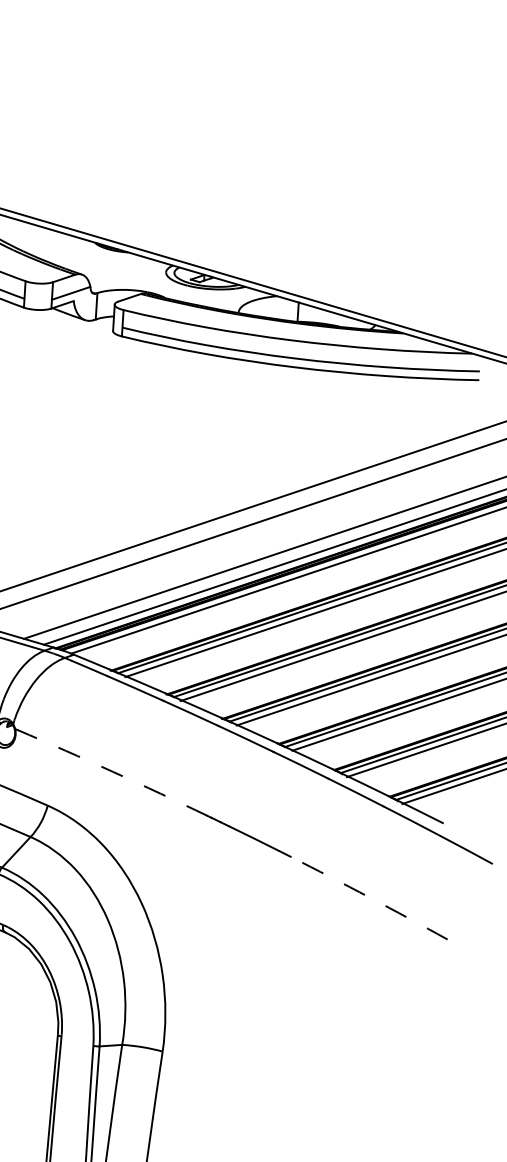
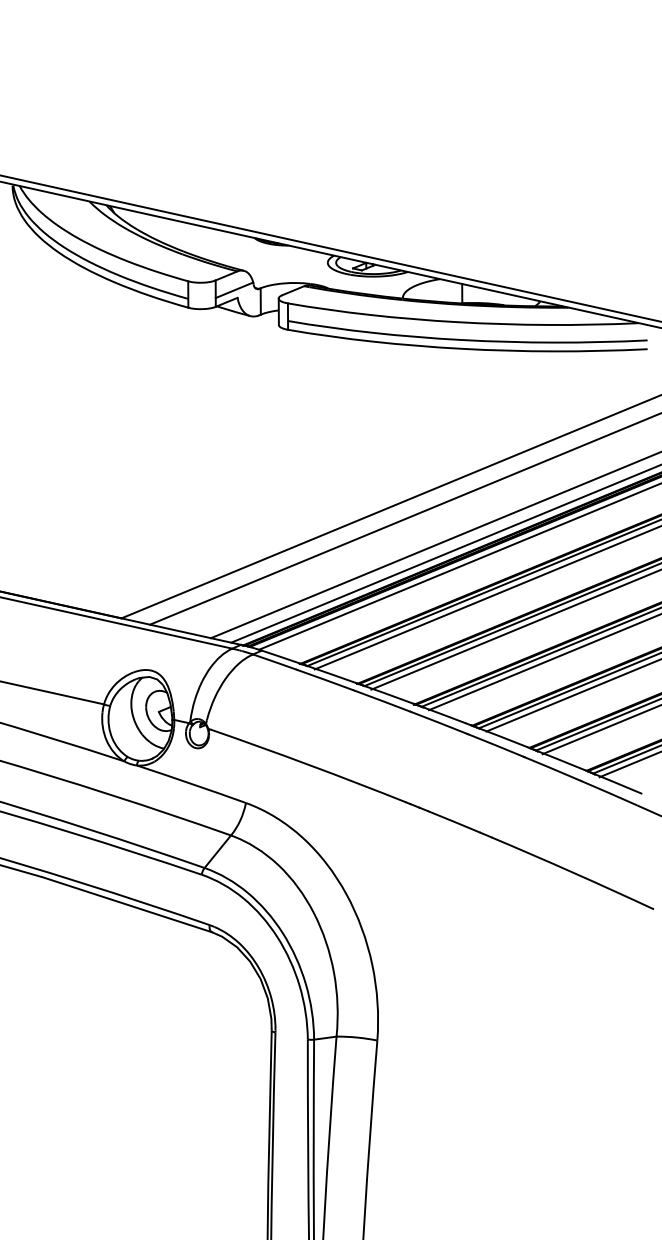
arc: (112, 771) -> (308, 764), dashed -> solid
arc: (369, 897) -> (573, 872), dashed -> solid

